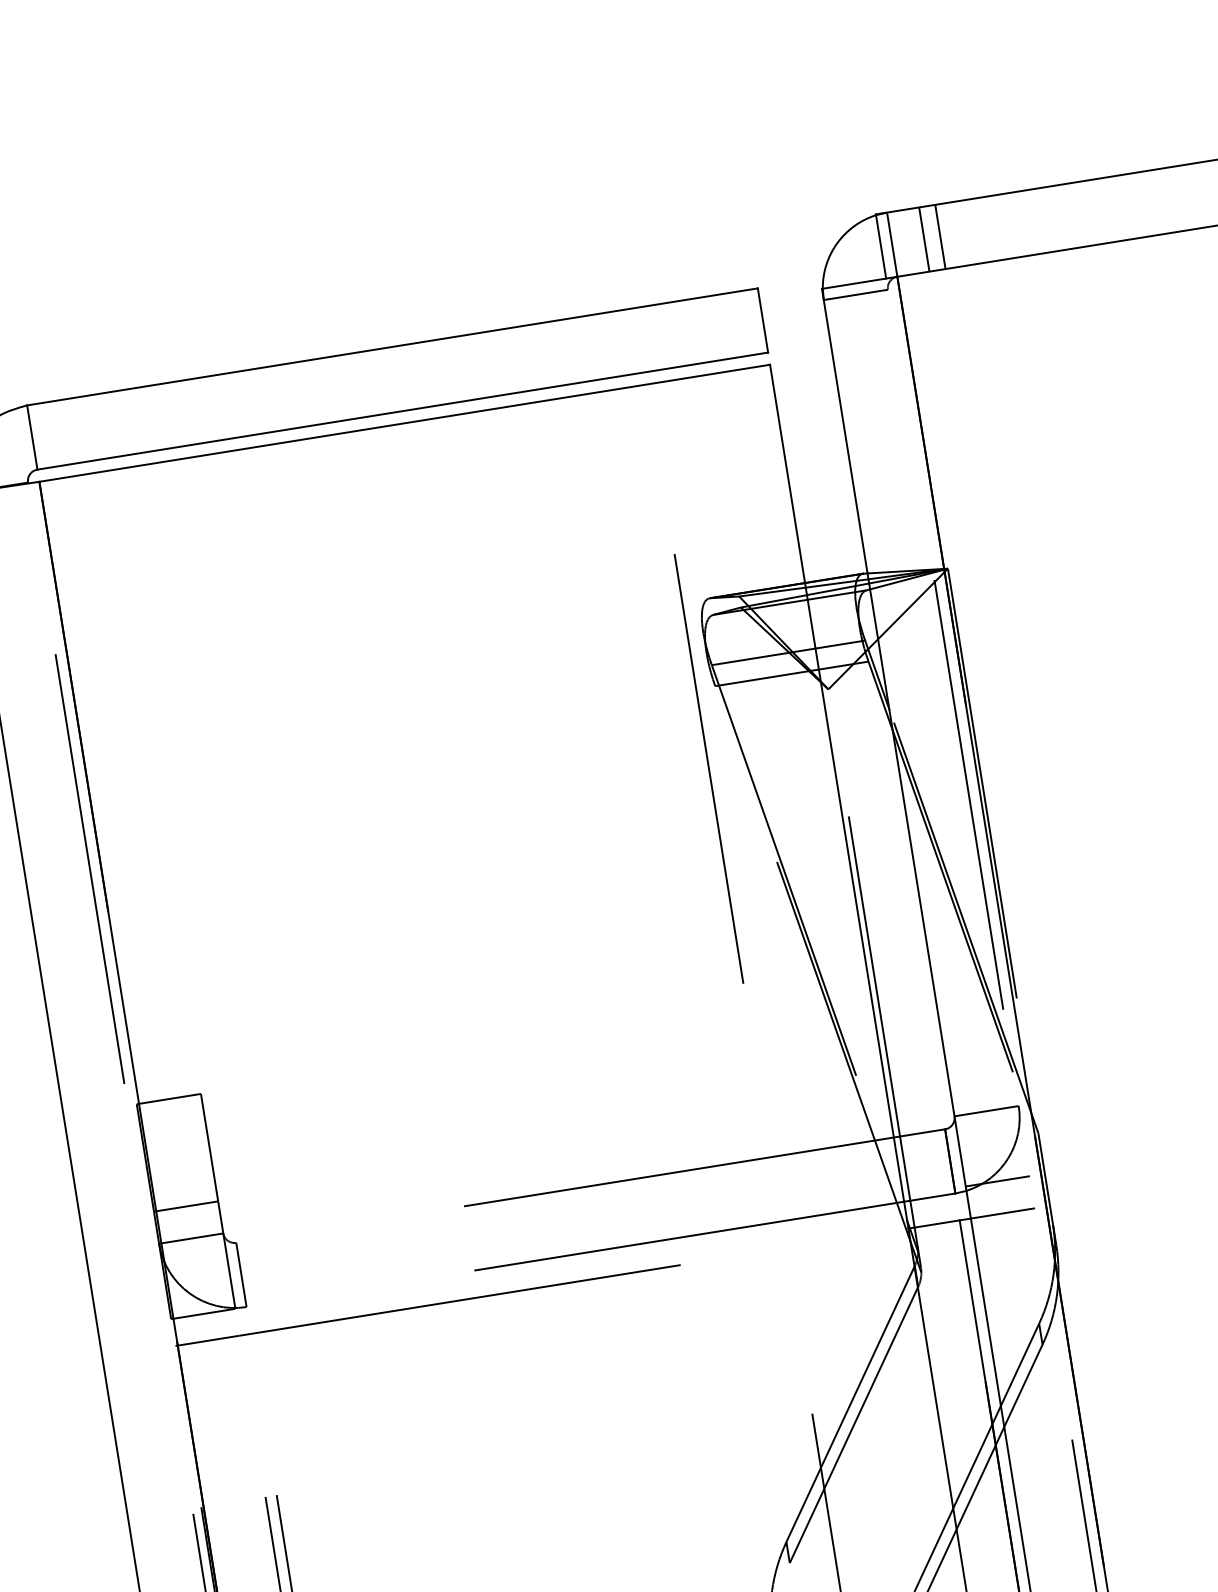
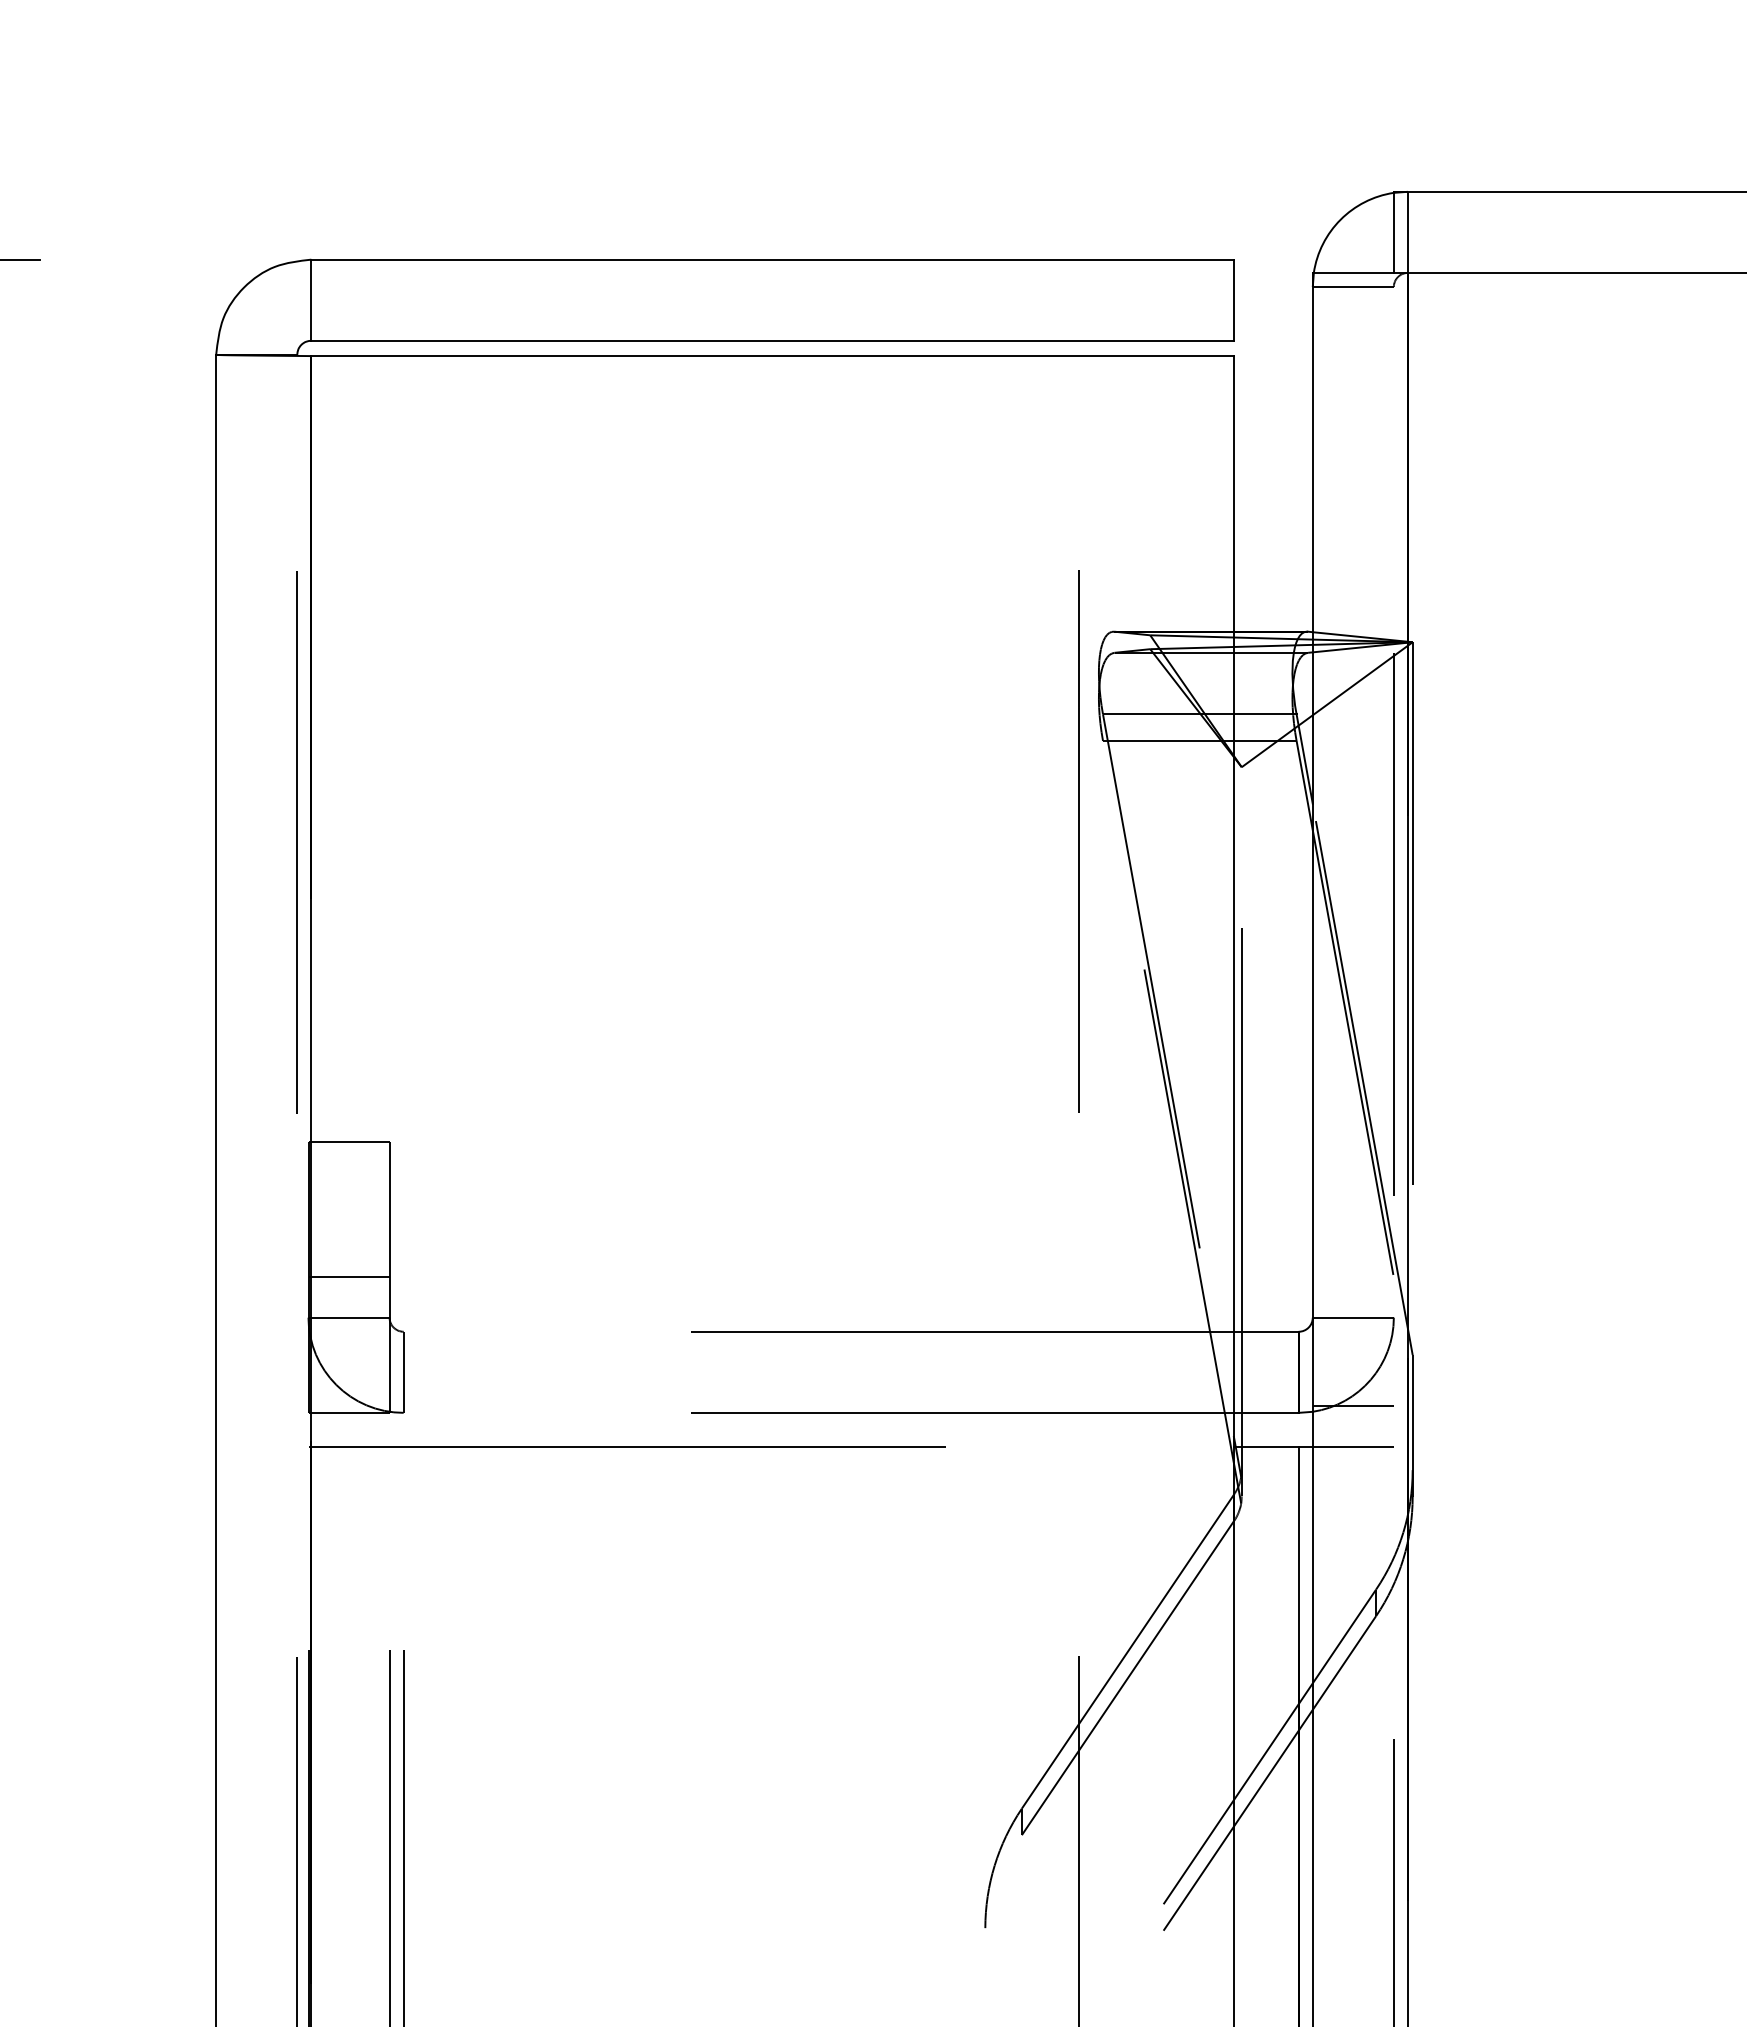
line: (940, 236) -> (1468, 231), removed
line: (924, 238) -> (1448, 231), removed

